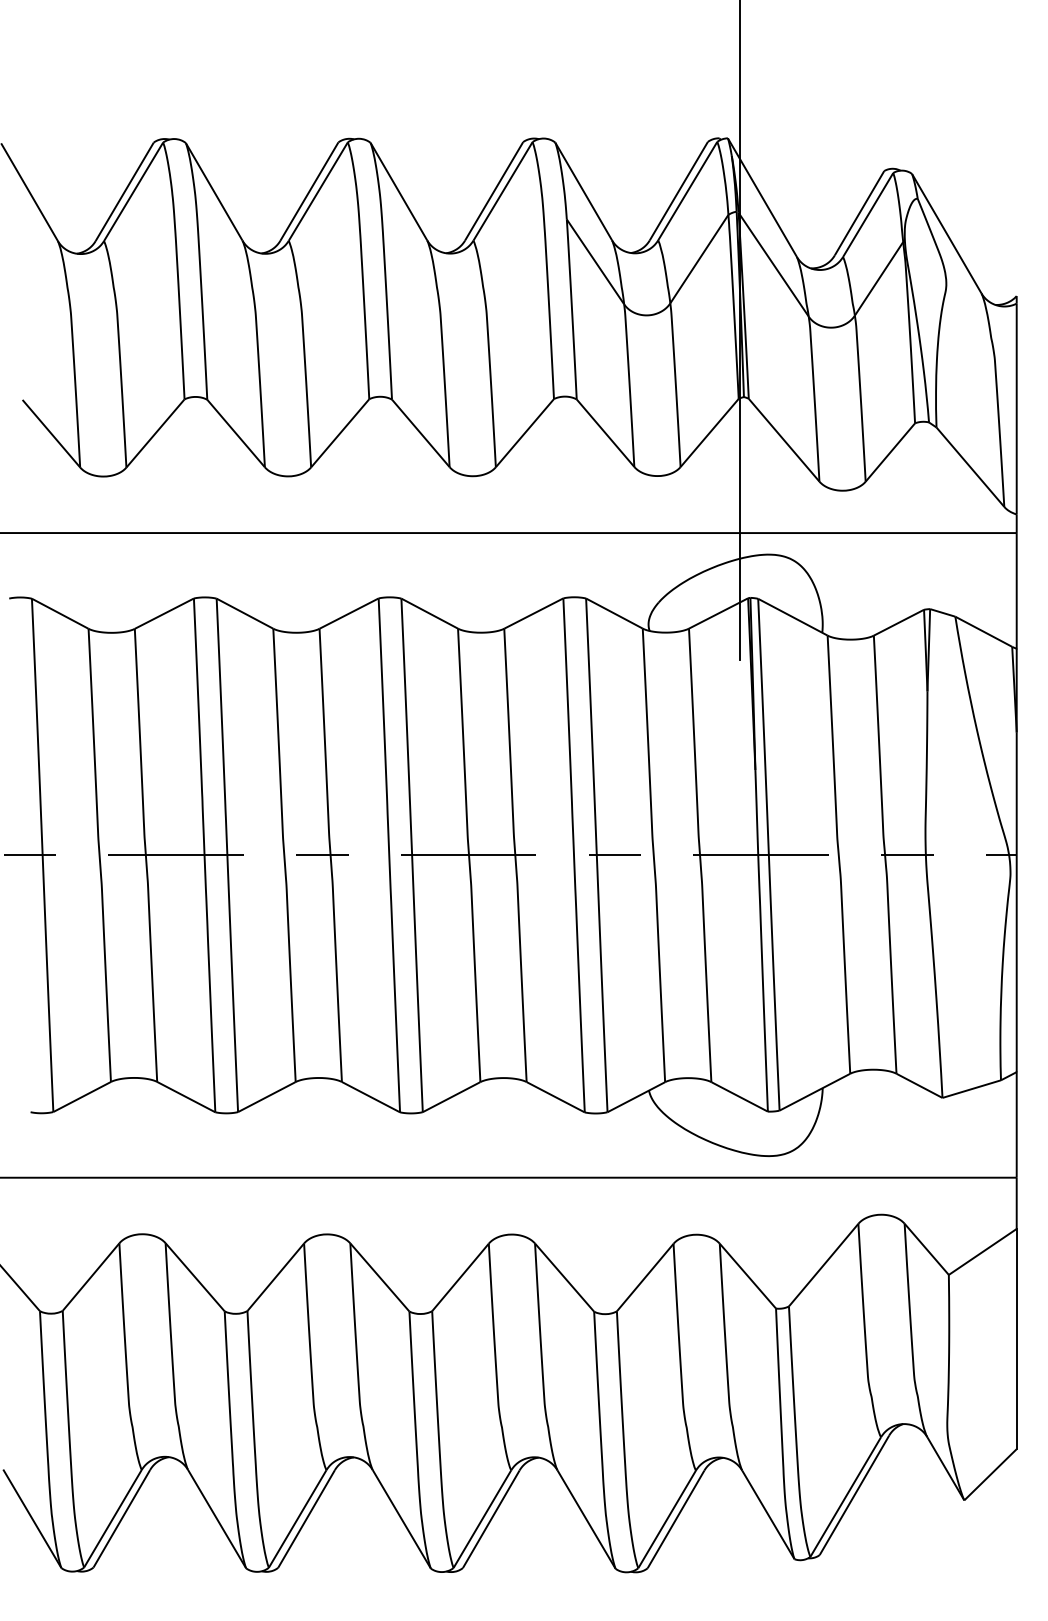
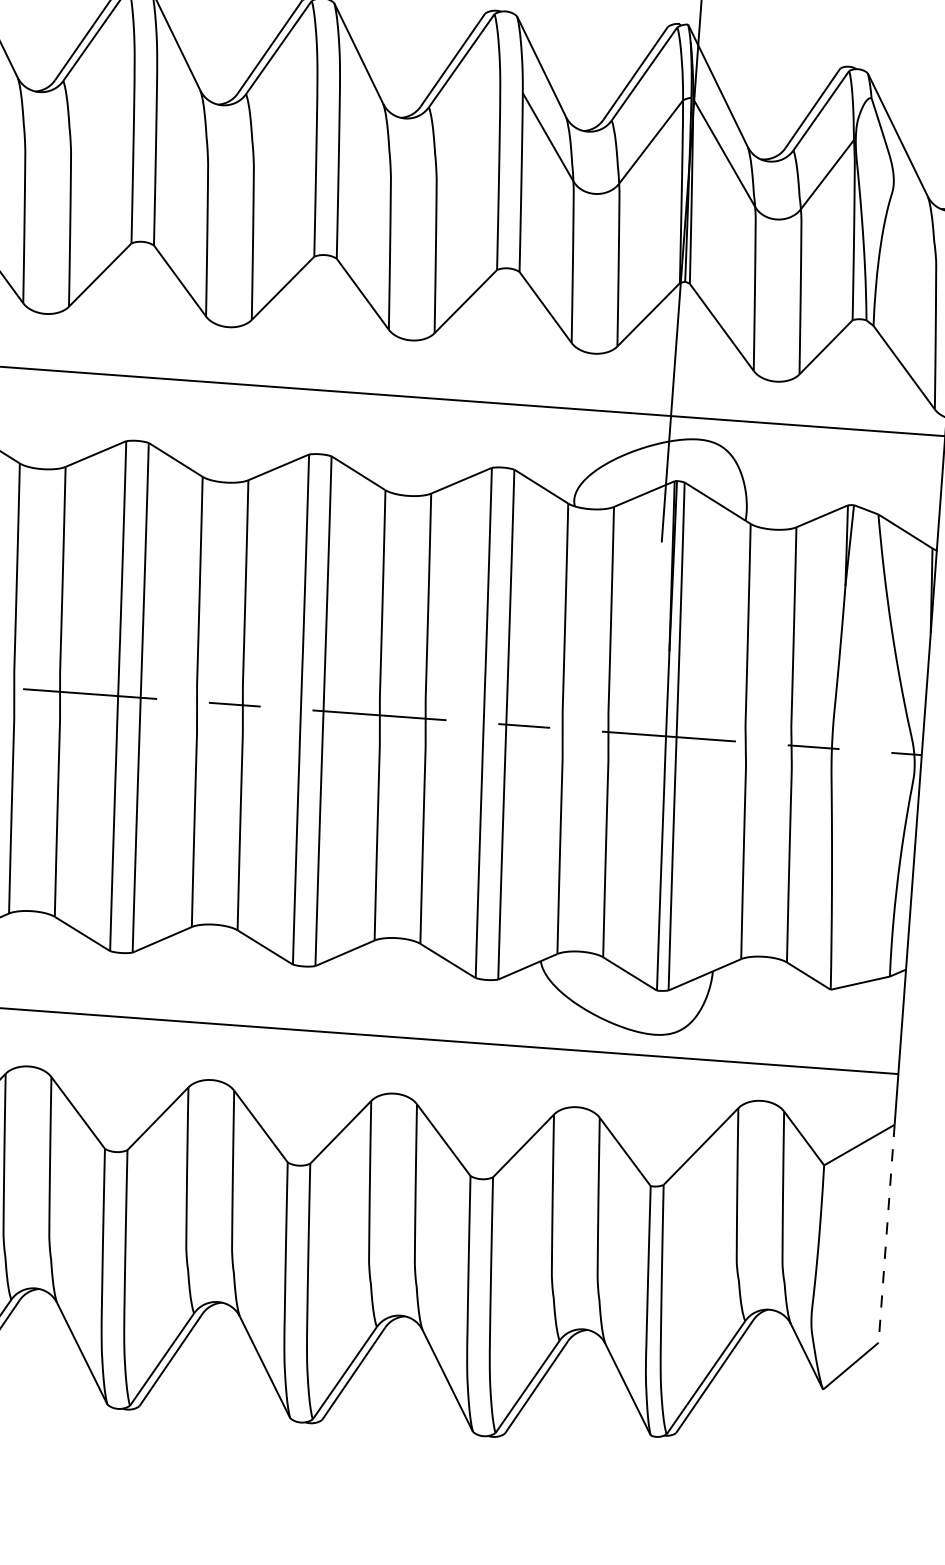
line: (1016, 1339) -> (886, 1234), solid -> dashed

